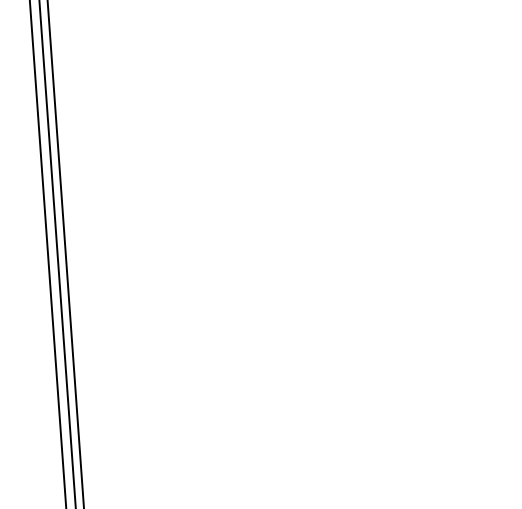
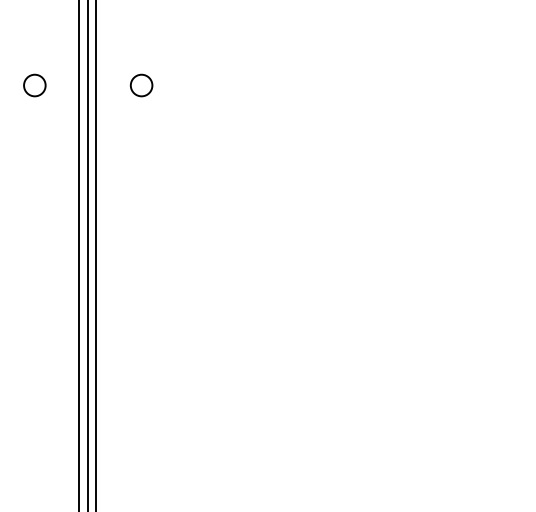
circle: (101, 63) -> (141, 85), added

